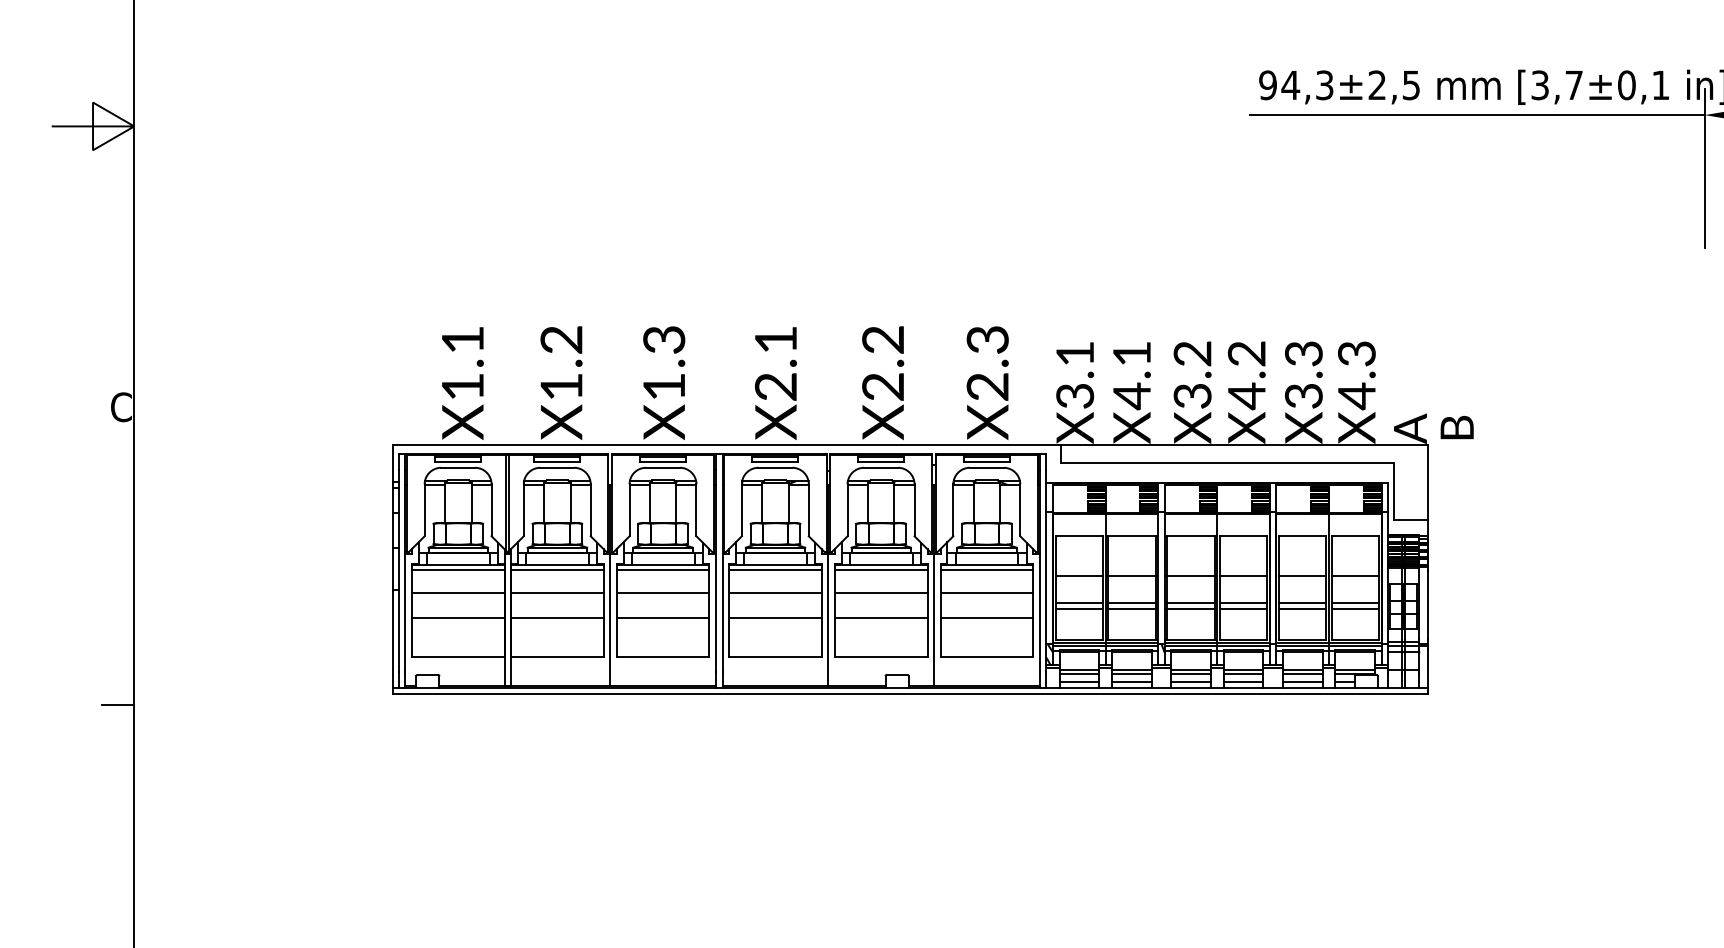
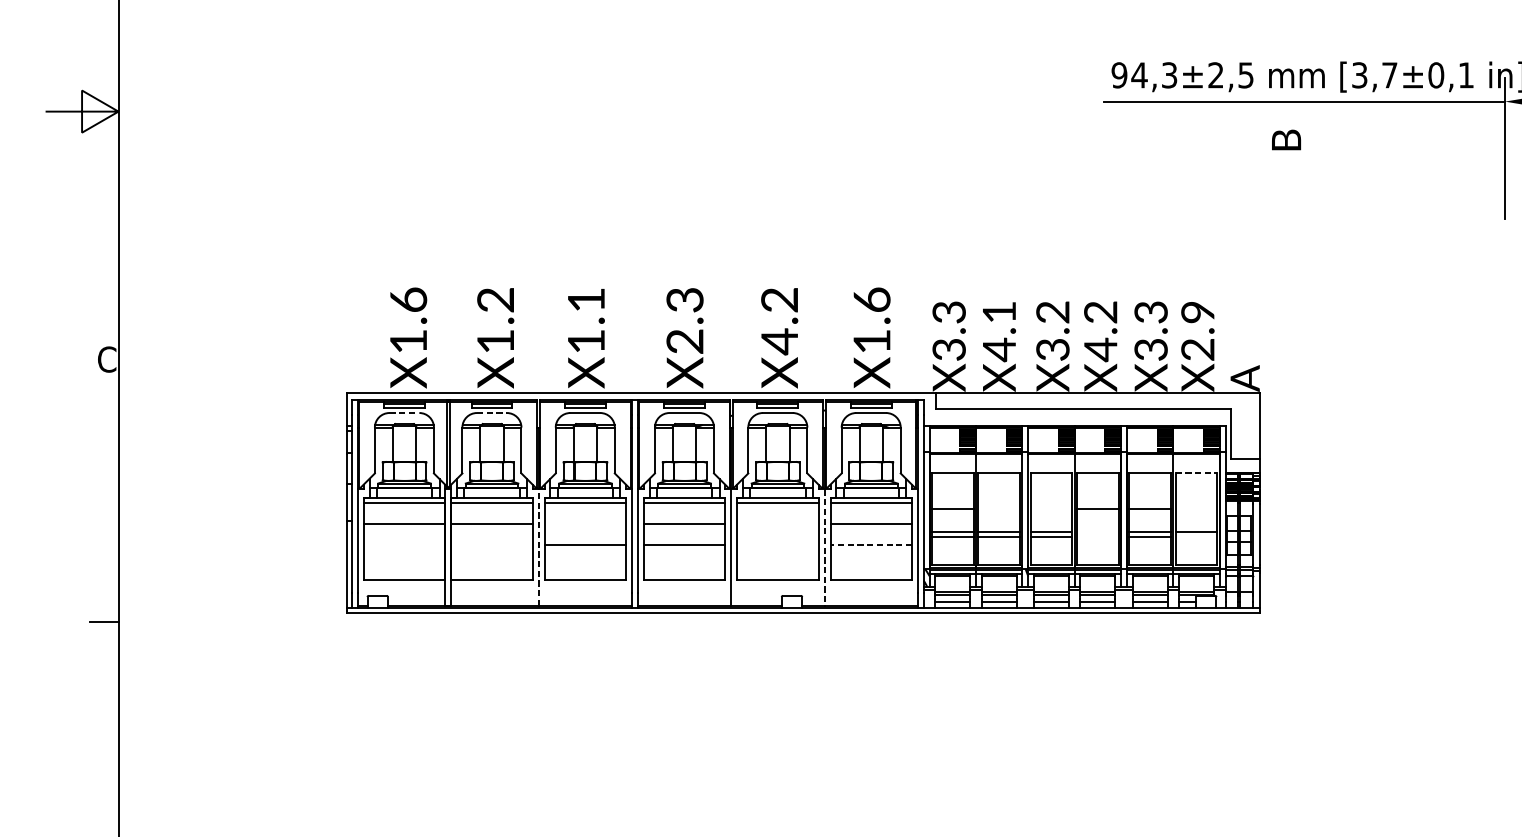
text: (462, 339) -> (408, 299), X1.1 -> X1.6
text: (664, 339) -> (586, 299), X1.3 -> X1.1
text: (775, 339) -> (684, 299), X2.1 -> X2.3
text: (1075, 353) -> (949, 312), X3.1 -> X3.3
text: (987, 362) -> (871, 320), X2.3 -> X1.6
text: (1356, 375) -> (1197, 331), X4.3 -> X2.9
text: (882, 386) -> (779, 341), X2.2 -> X4.2
text: (1456, 427) -> (1285, 139), moved
line: (458, 467) -> (404, 412), solid -> dashed
line: (557, 467) -> (492, 412), solid -> dashed
line: (1355, 536) -> (1196, 473), solid -> dashed
line: (1131, 575) -> (998, 508), removed
line: (1190, 575) -> (1051, 508), removed
line: (1354, 575) -> (1195, 508), removed
line: (662, 592) -> (584, 523), removed
line: (880, 592) -> (777, 523), removed
line: (1243, 602) -> (1097, 531), removed
line: (1243, 608) -> (1097, 537), removed
line: (1354, 608) -> (1195, 537), removed
line: (458, 617) -> (404, 545), removed
line: (557, 617) -> (492, 545), removed
line: (880, 617) -> (777, 545), removed
line: (986, 617) -> (870, 545), solid -> dashed
line: (610, 619) -> (538, 546), solid -> dashed
line: (934, 620) -> (825, 547), solid -> dashed

